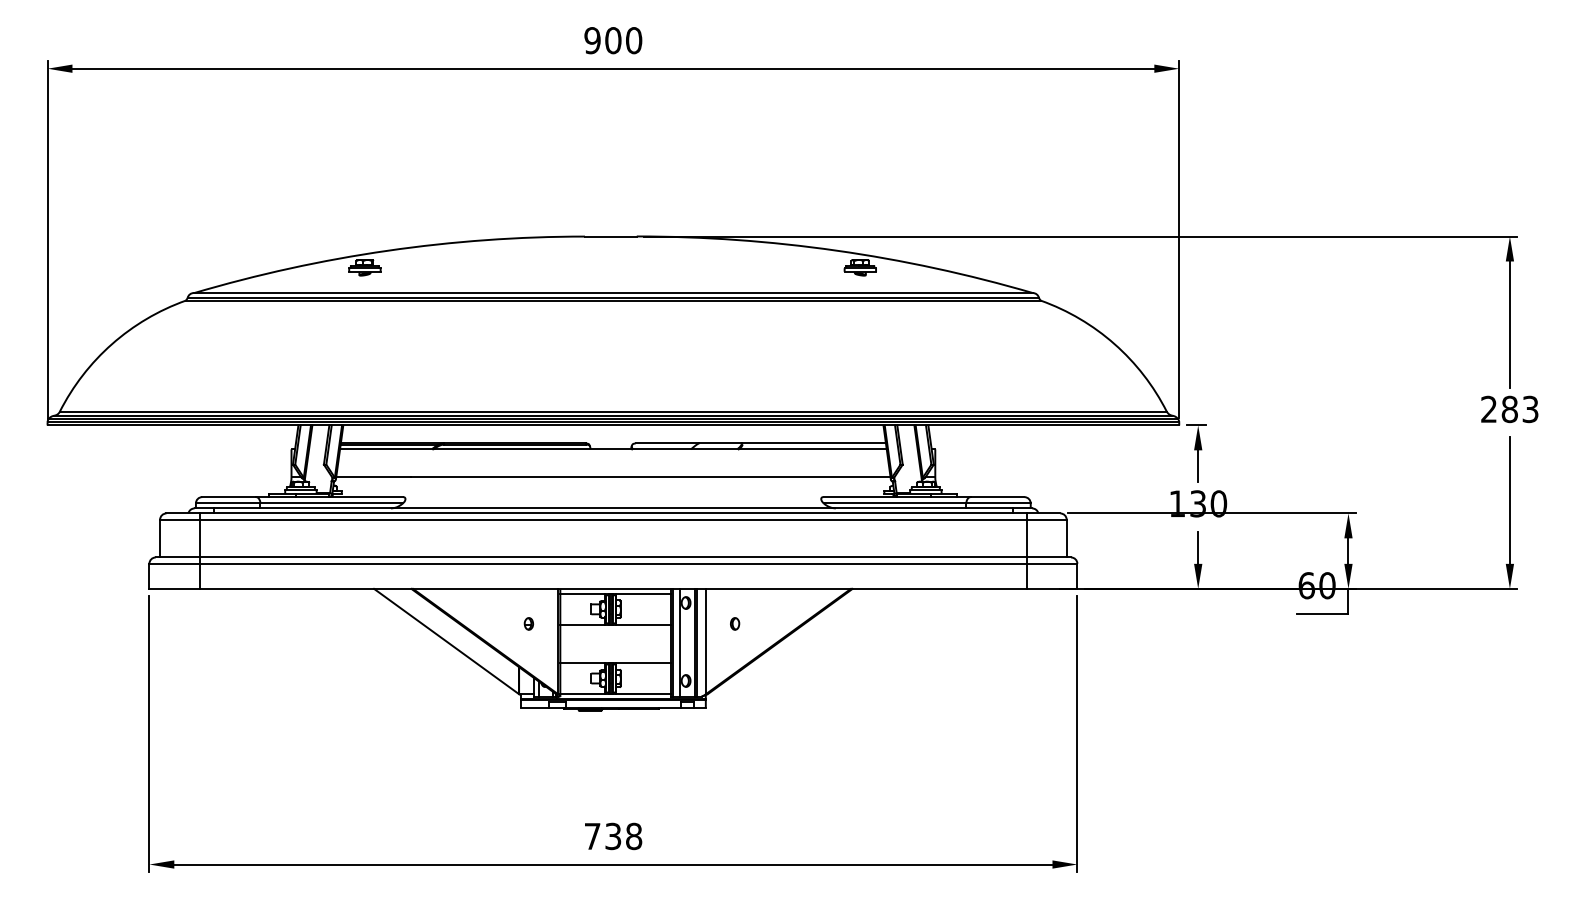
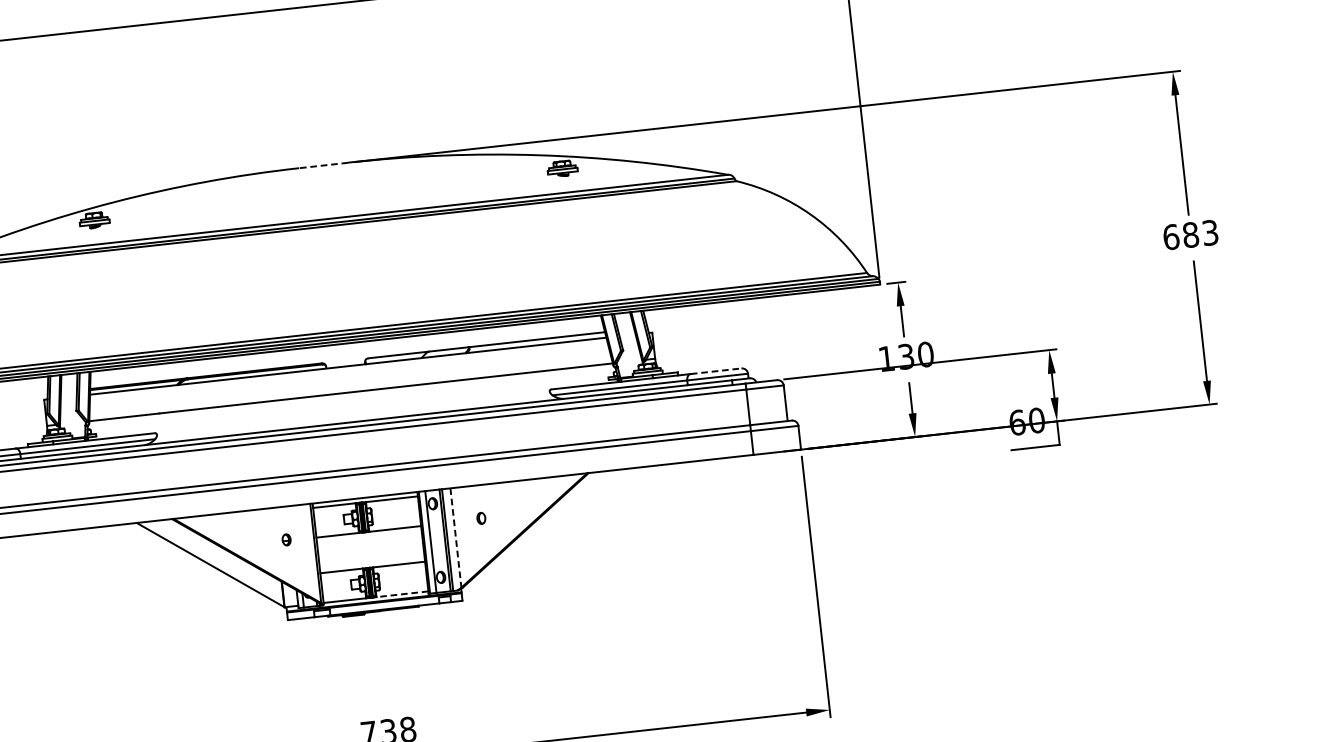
line: (610, 236) -> (323, 165), solid -> dashed
text: (1489, 409) -> (1171, 237), 283 -> 683
line: (997, 497) -> (716, 371), solid -> dashed
line: (706, 641) -> (456, 537), solid -> dashed
line: (643, 694) -> (402, 594), solid -> dashed

